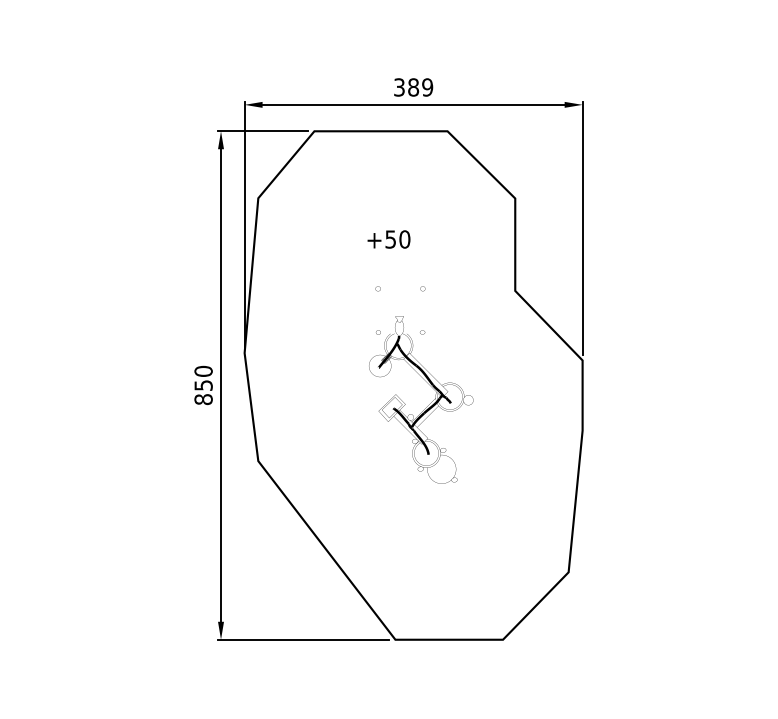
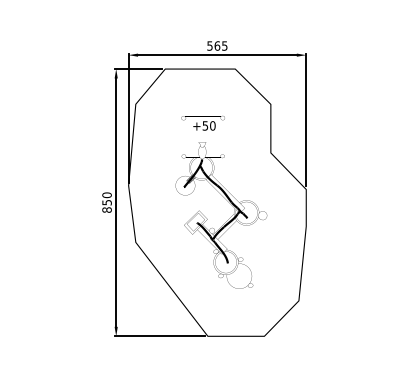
text: (413, 86) -> (217, 45), 389 -> 565
part: (421, 385) -> (221, 202), size x1.67

